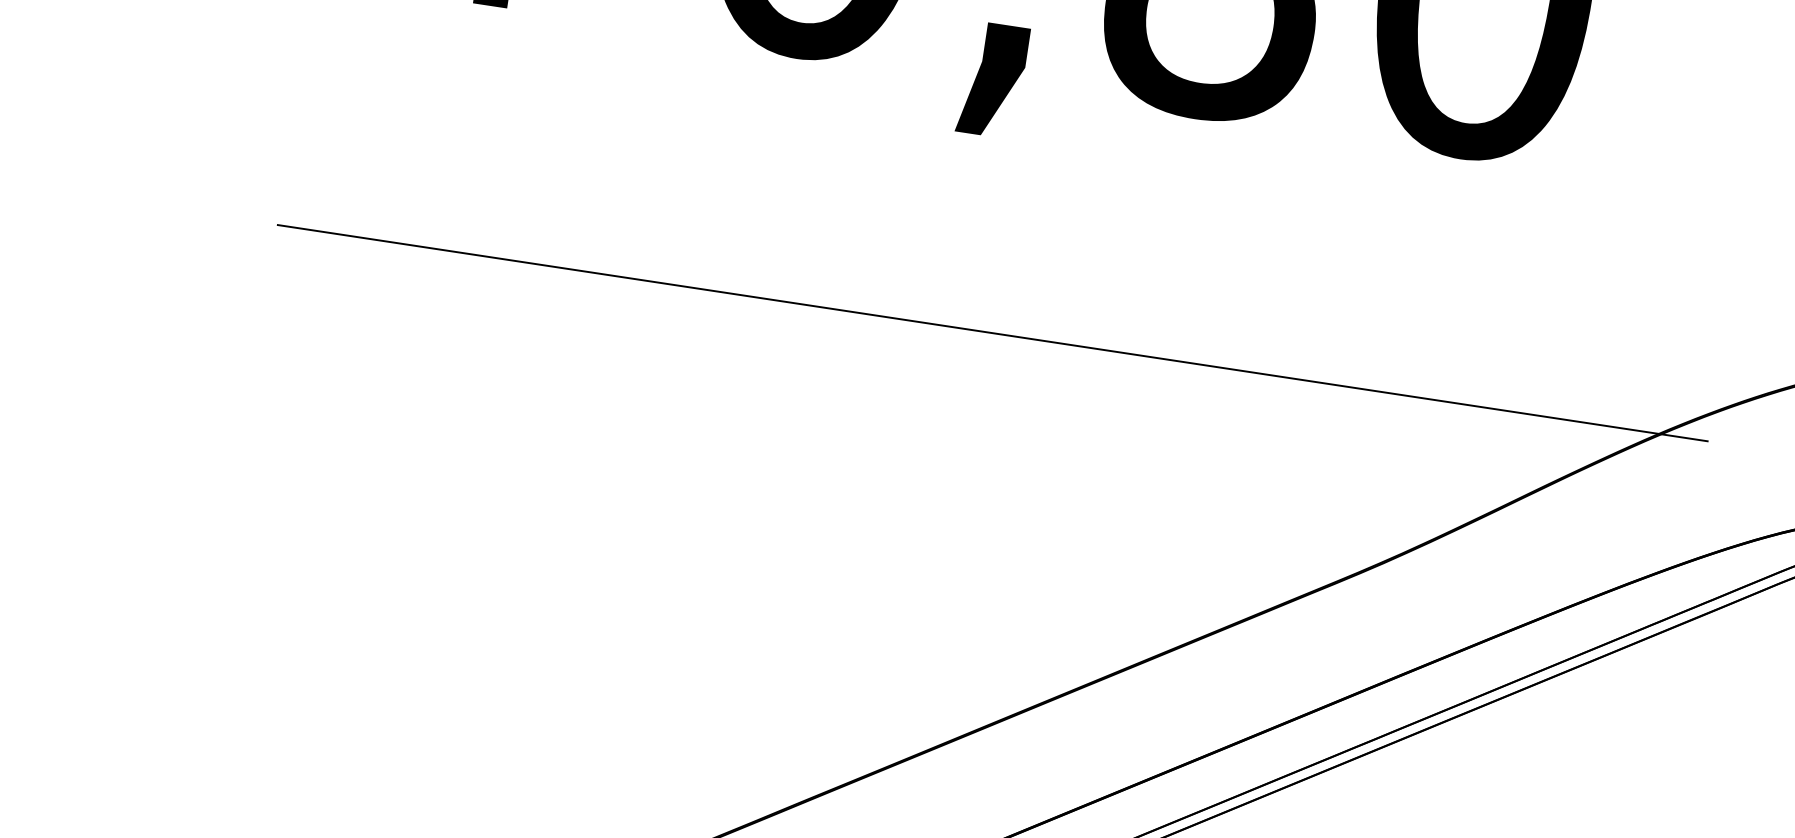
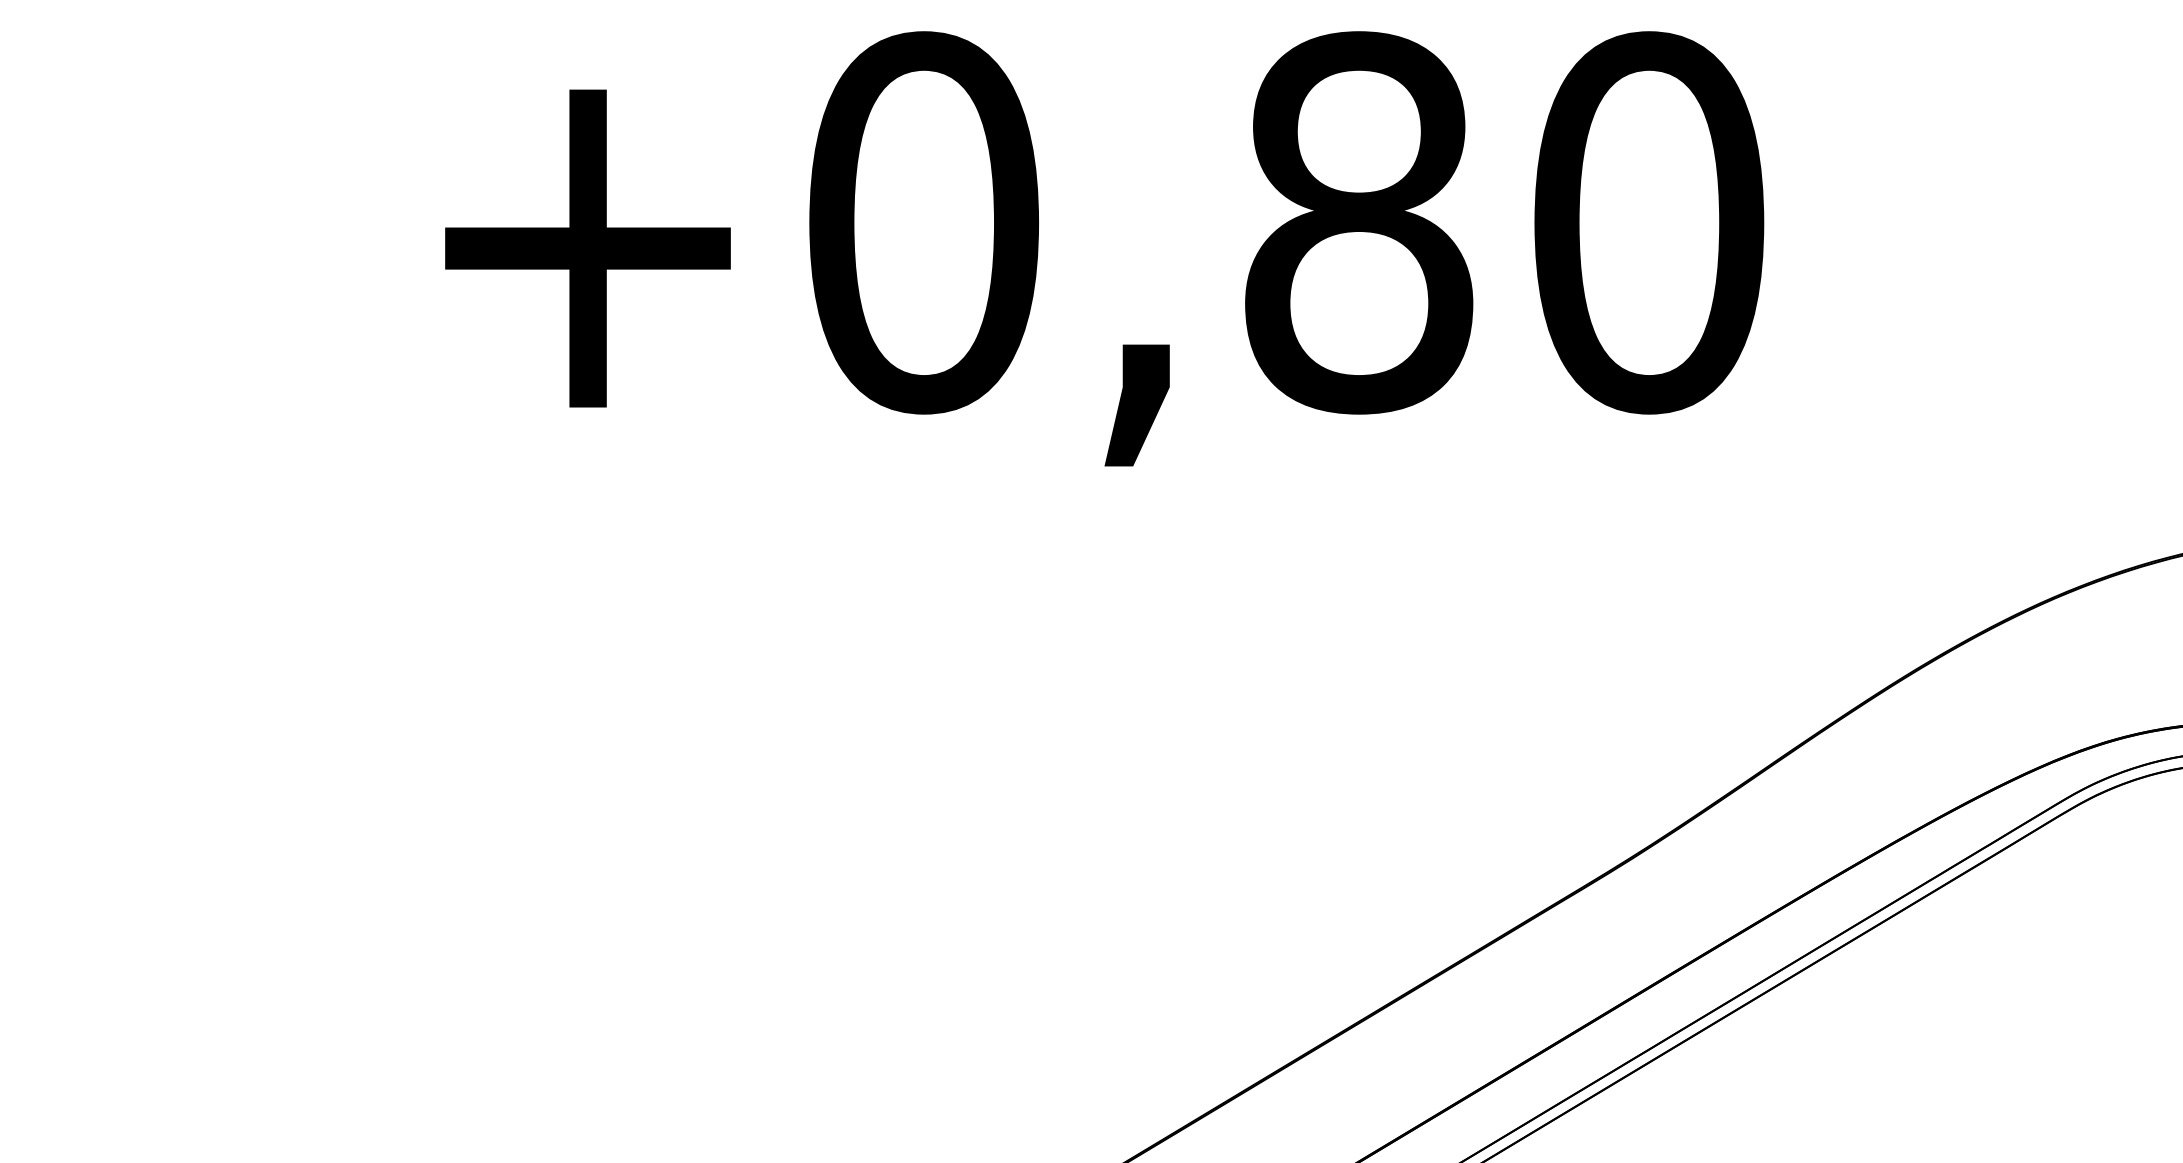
line: (992, 332) -> (1177, 675), removed

